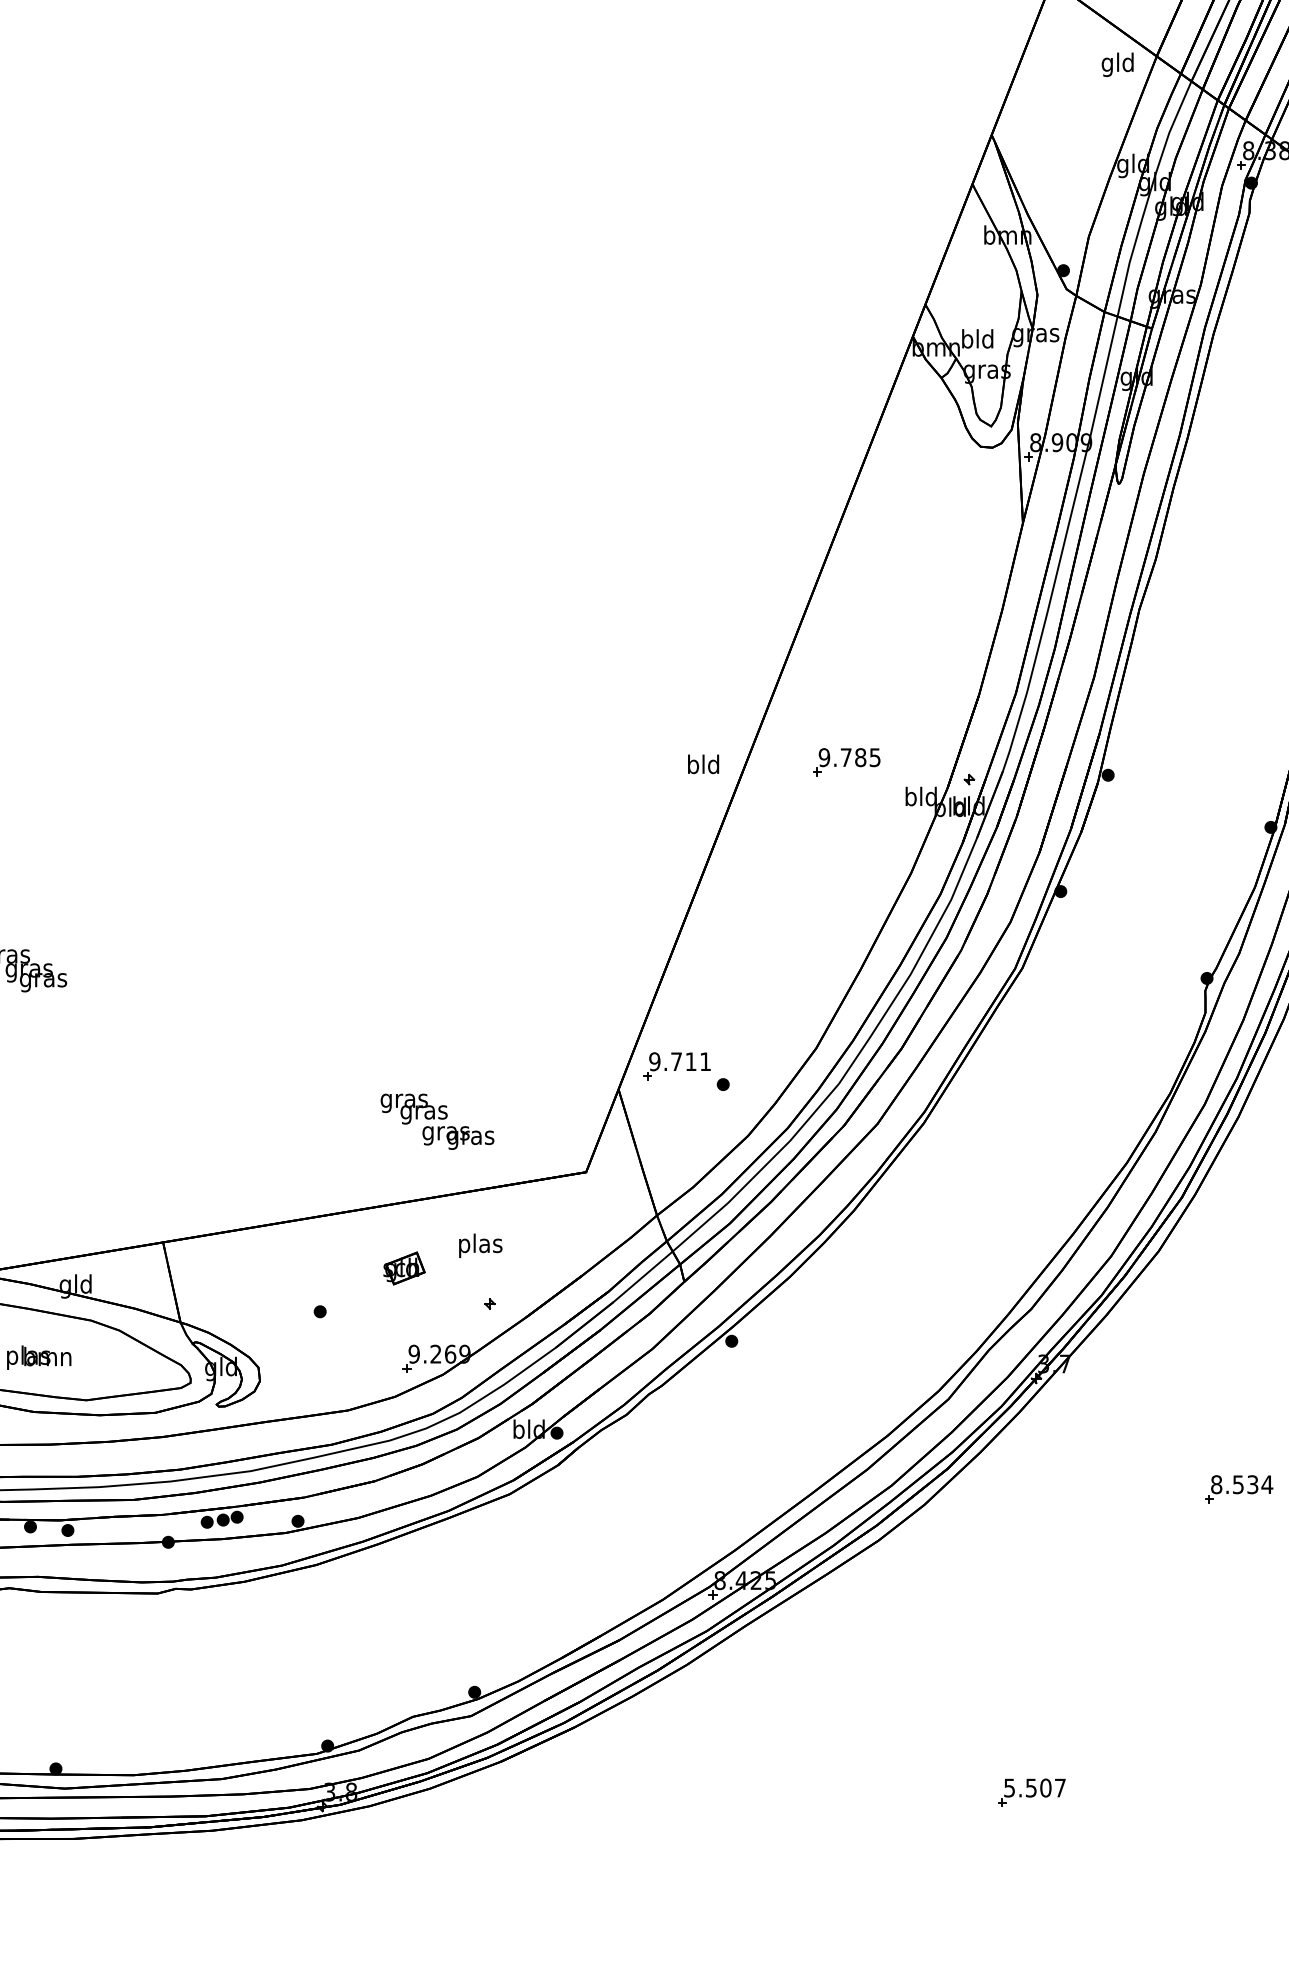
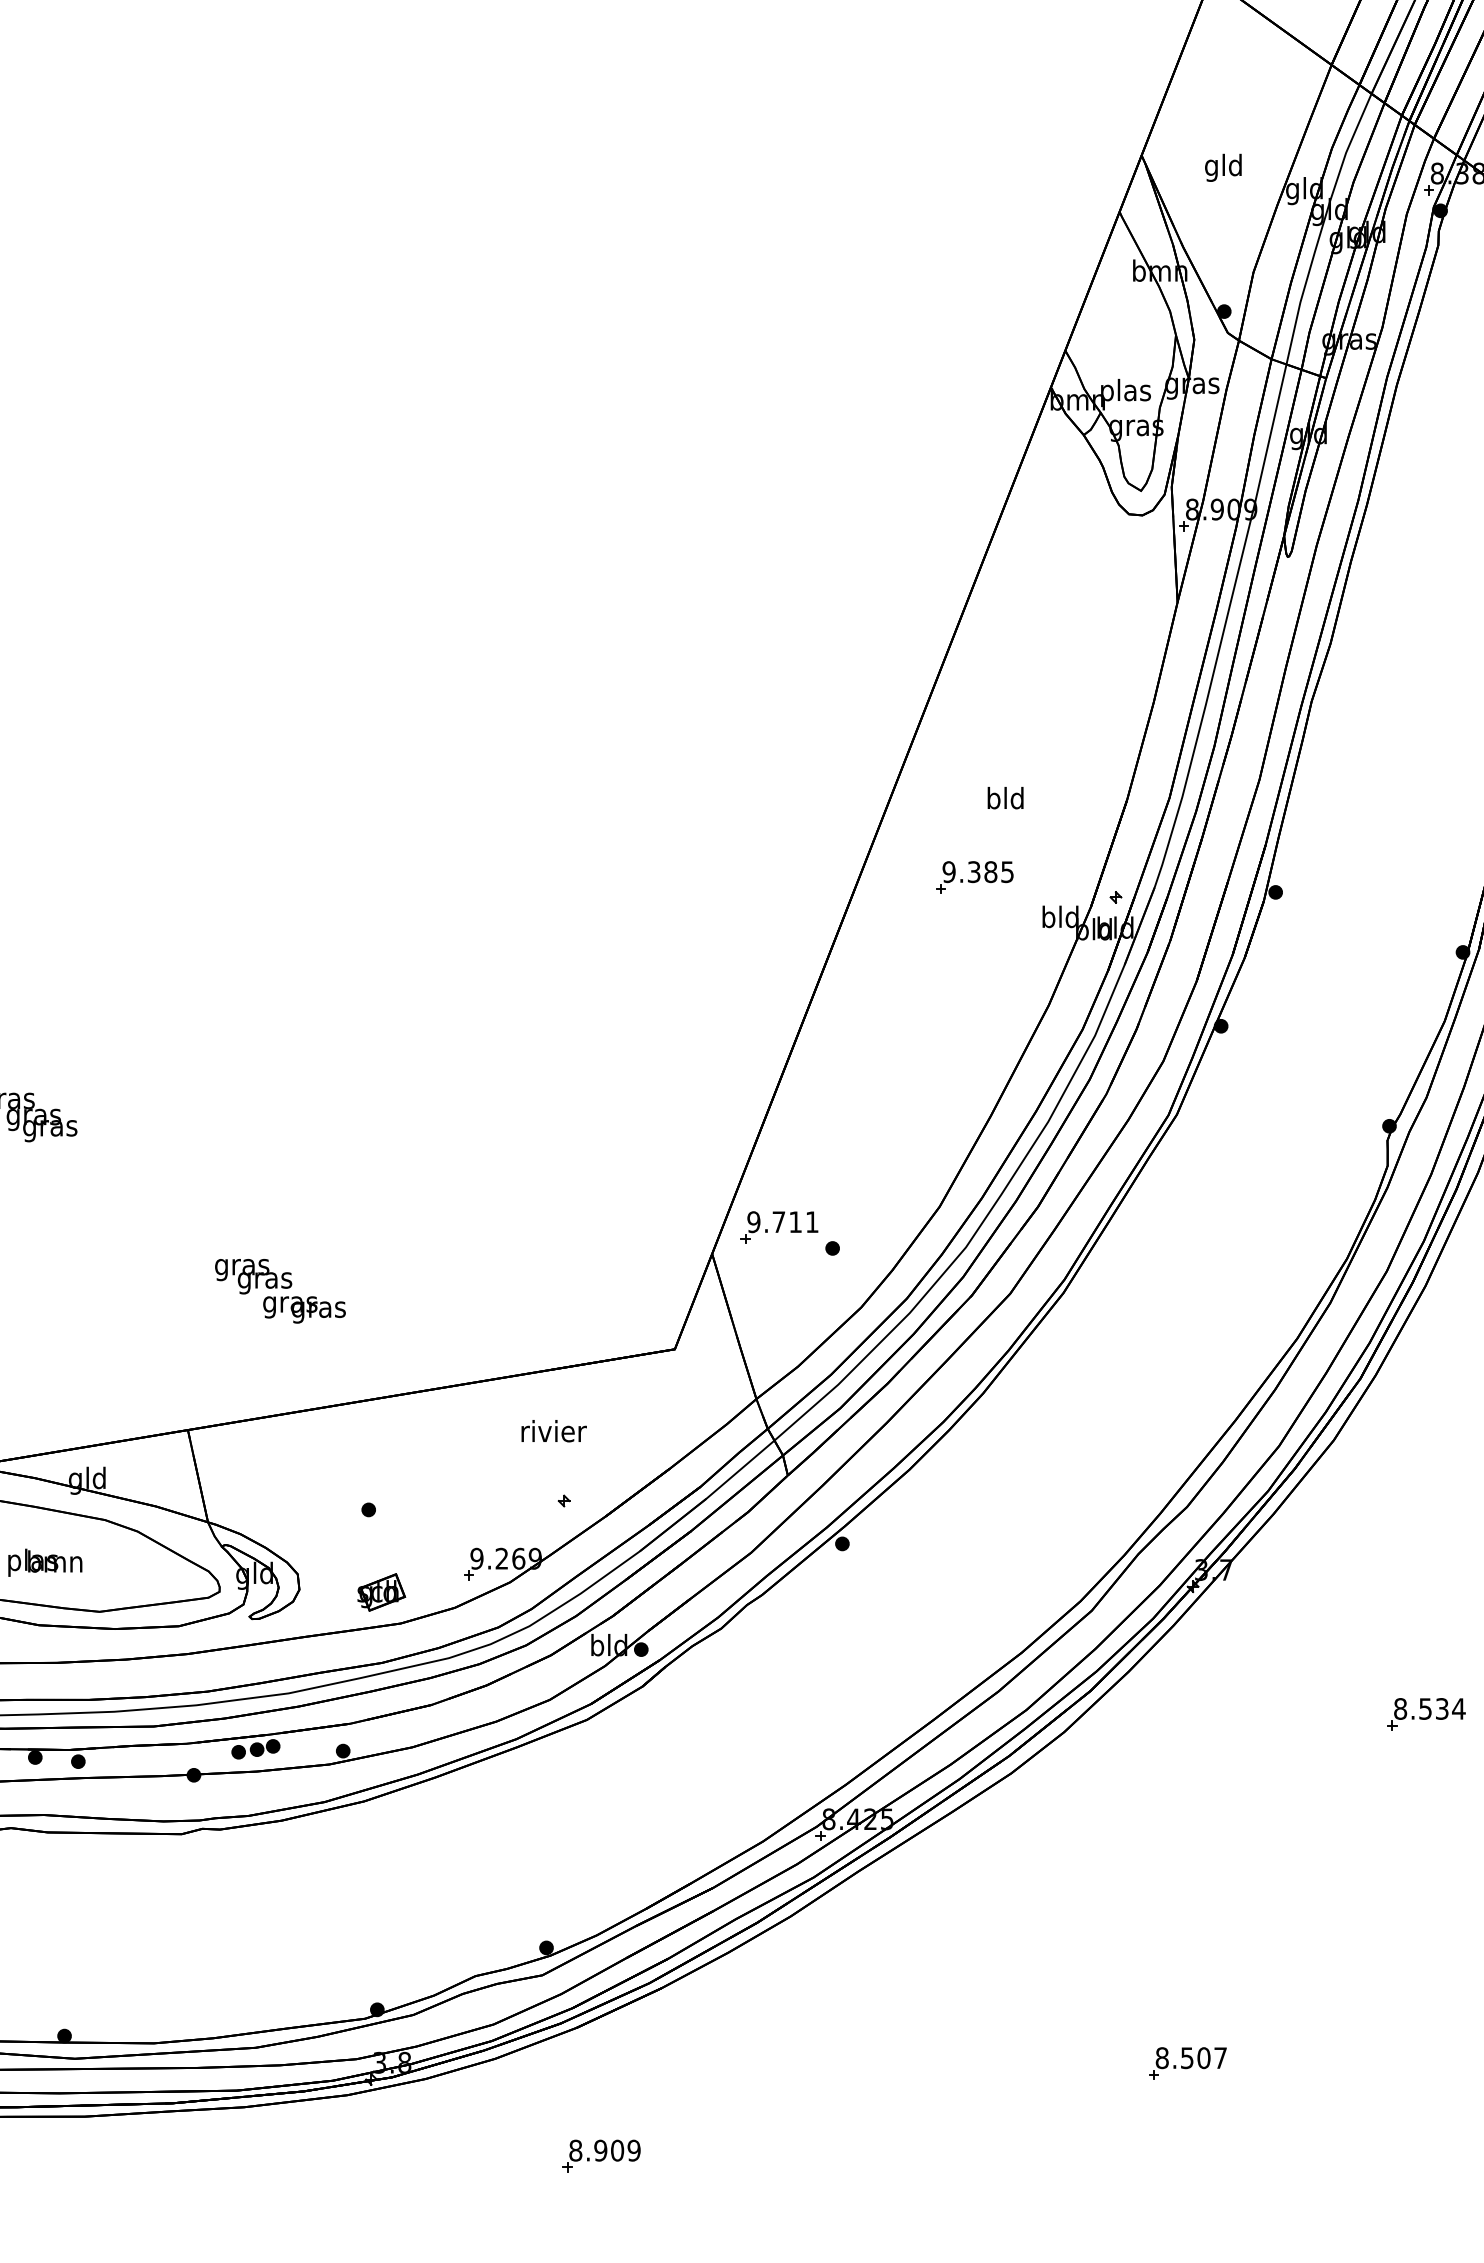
text: (1117, 64) -> (1223, 167), moved
text: (977, 341) -> (1125, 393), bld -> plas
text: (845, 757) -> (973, 871), 9.785 -> 9.385
text: (703, 764) -> (1005, 798), moved
text: (437, 1121) -> (280, 1290), moved
text: (481, 1245) -> (554, 1433), plas -> rivier
part: (404, 1268) -> (381, 1592), moved
text: (1009, 1787) -> (1162, 2057), 5.507 -> 8.507
part: (522, 1873) -> (601, 2156), added

